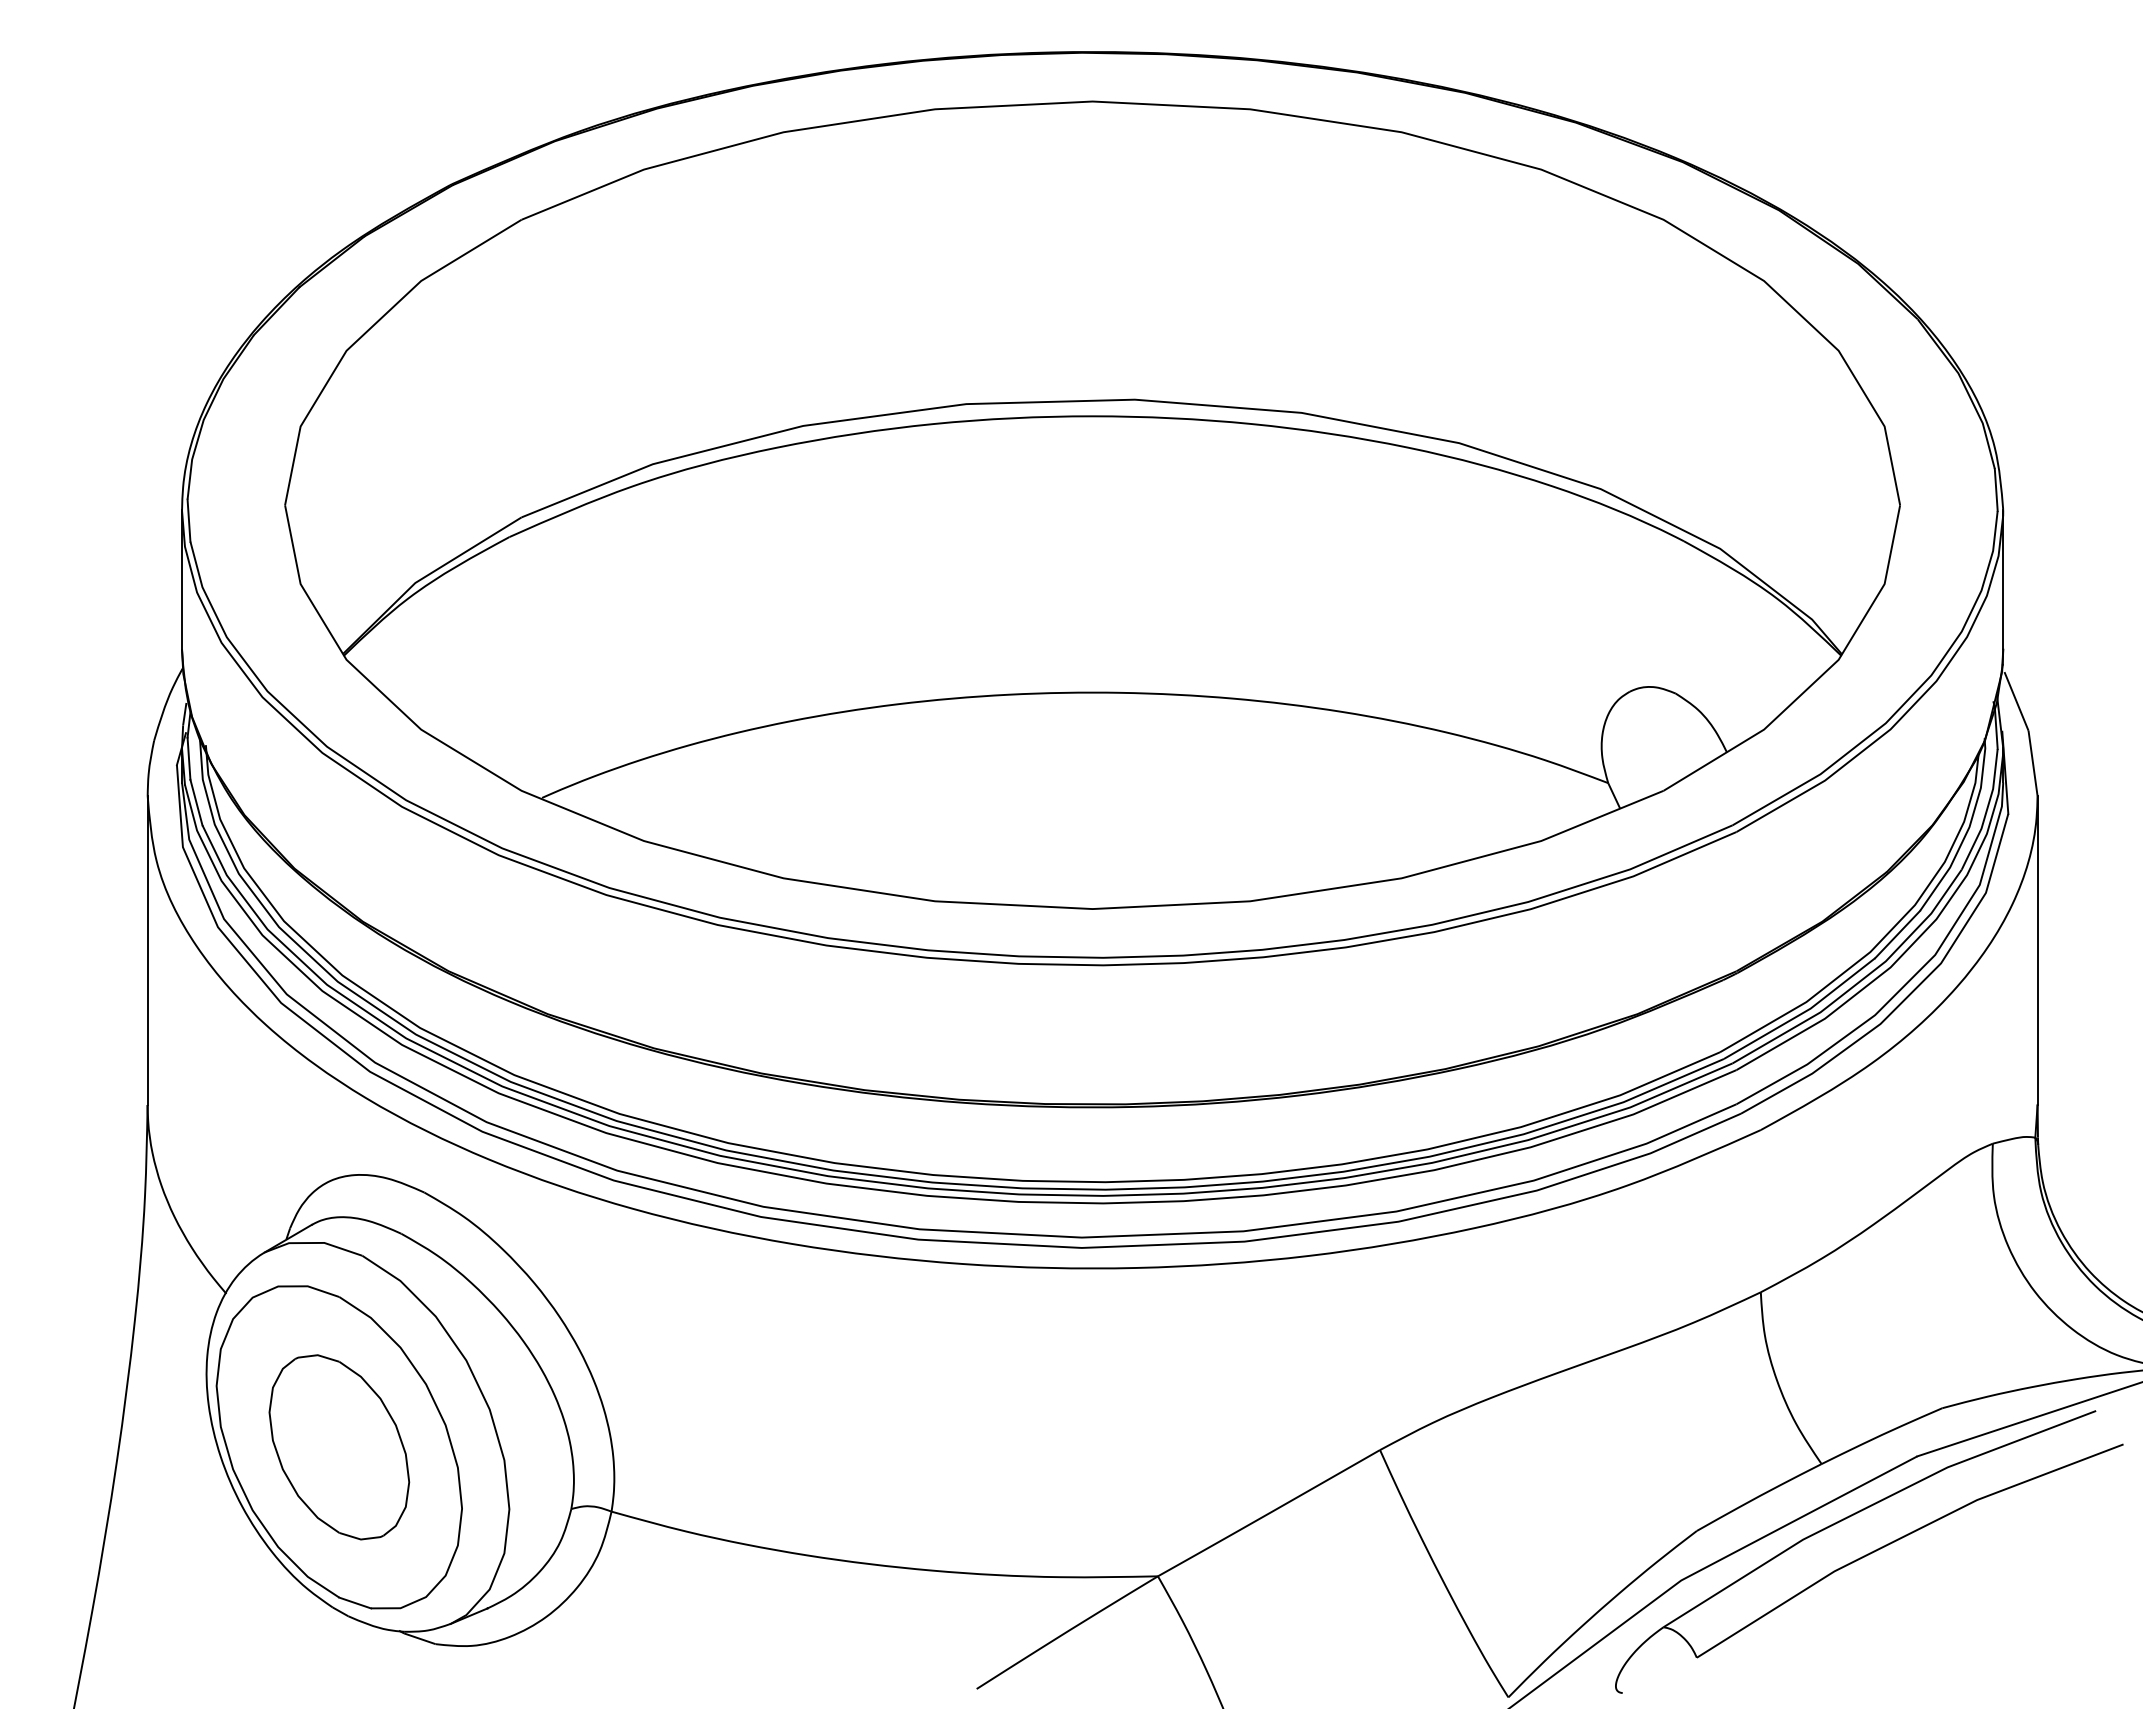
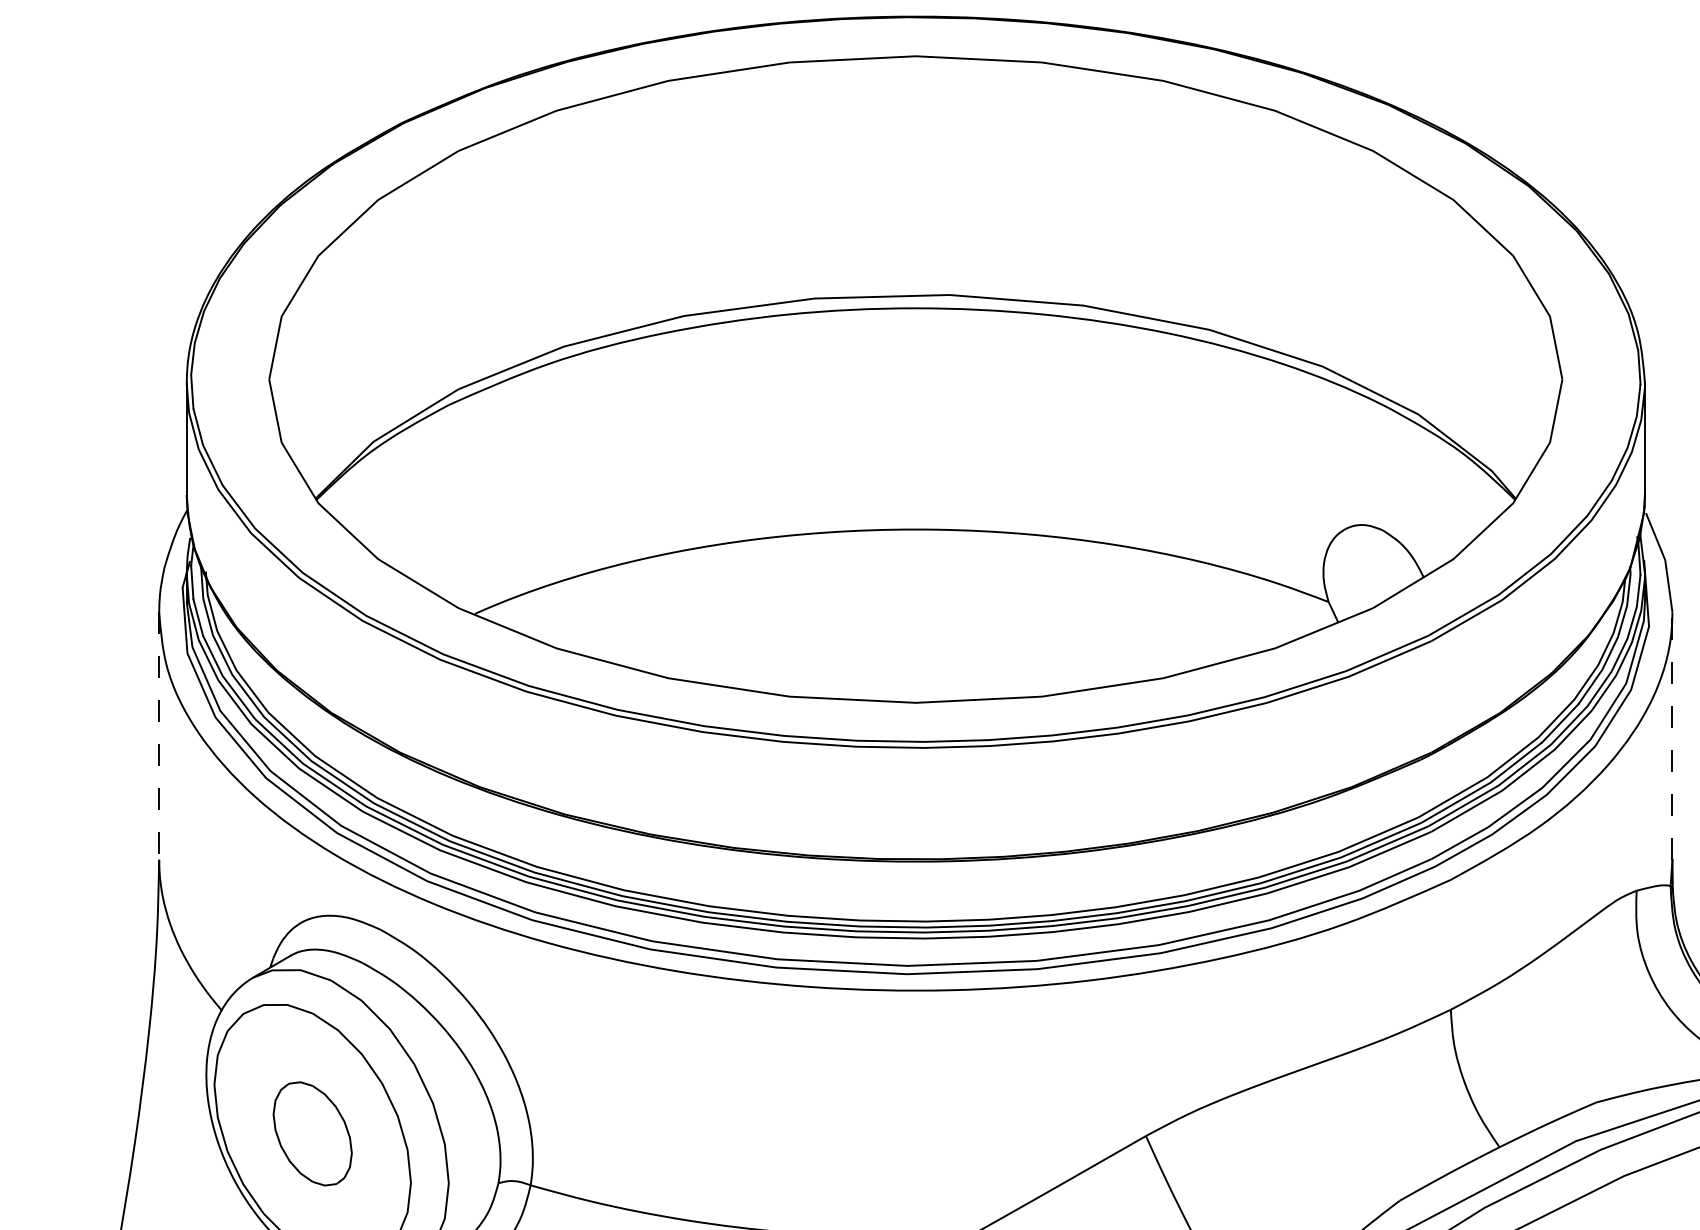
line: (2037, 949) -> (1672, 735), solid -> dashed
line: (147, 950) -> (159, 736), solid -> dashed
part: (339, 1447) -> (312, 1133), size x0.7

